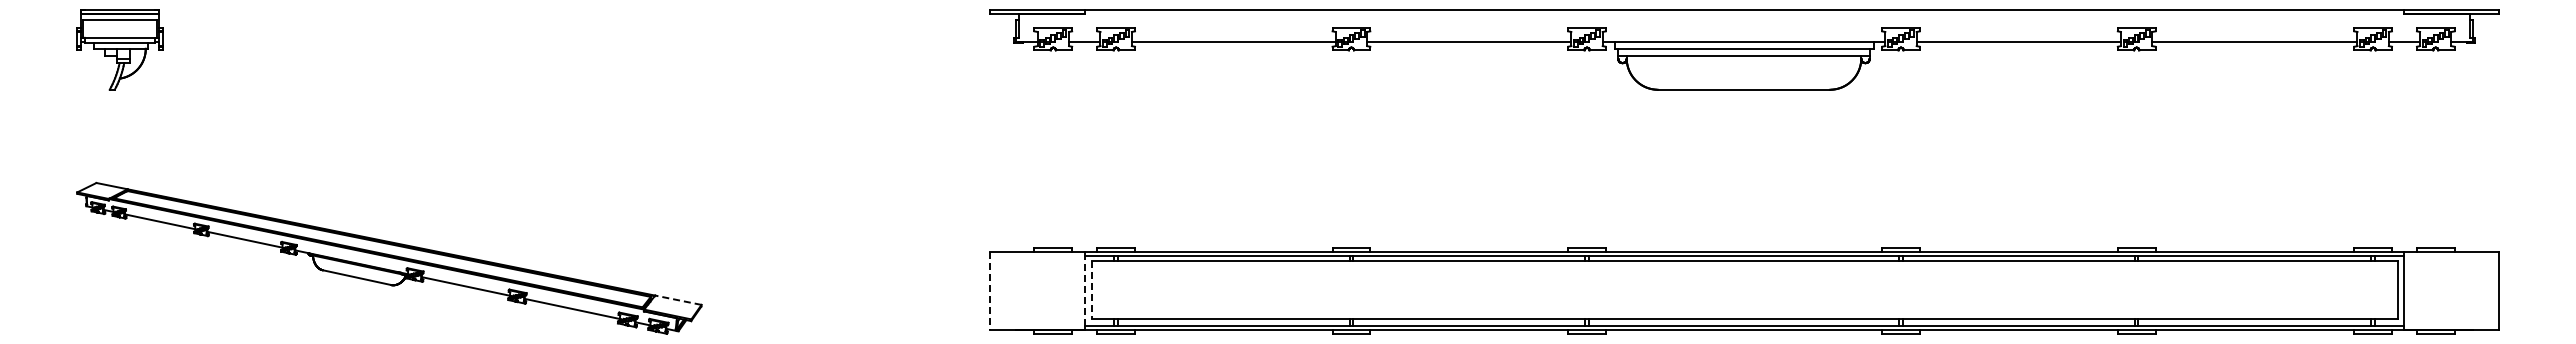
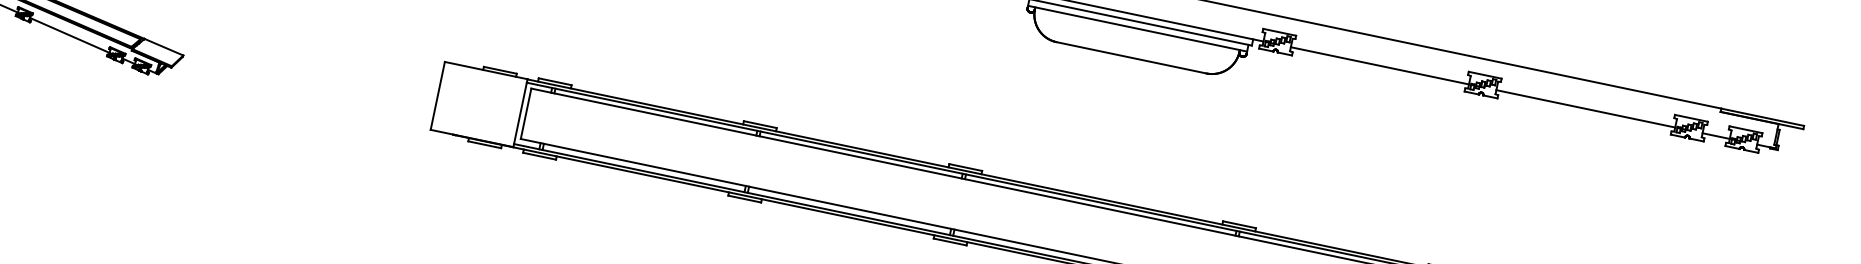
line: (990, 290) -> (437, 95), dashed -> solid
line: (1085, 290) -> (520, 112), dashed -> solid
line: (1091, 290) -> (525, 113), dashed -> solid
line: (678, 300) -> (164, 47), dashed -> solid

